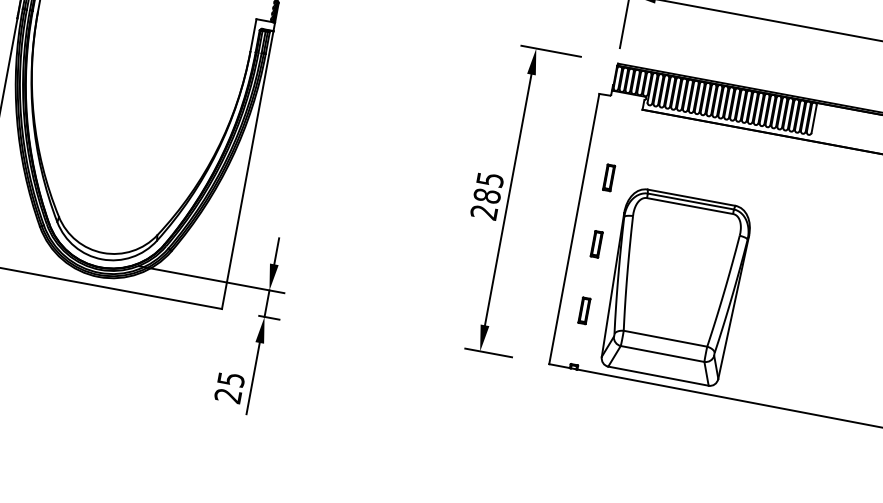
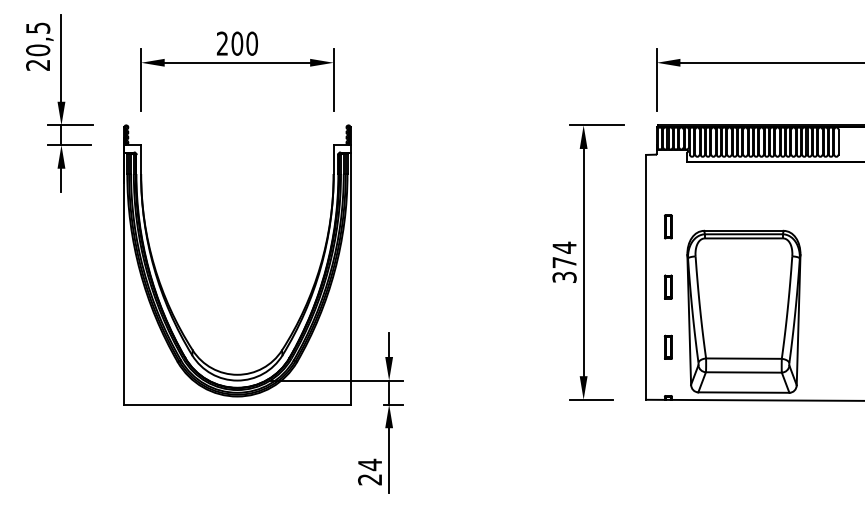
text: (487, 194) -> (564, 261), 285 -> 374
text: (231, 379) -> (370, 464), 25 -> 24

